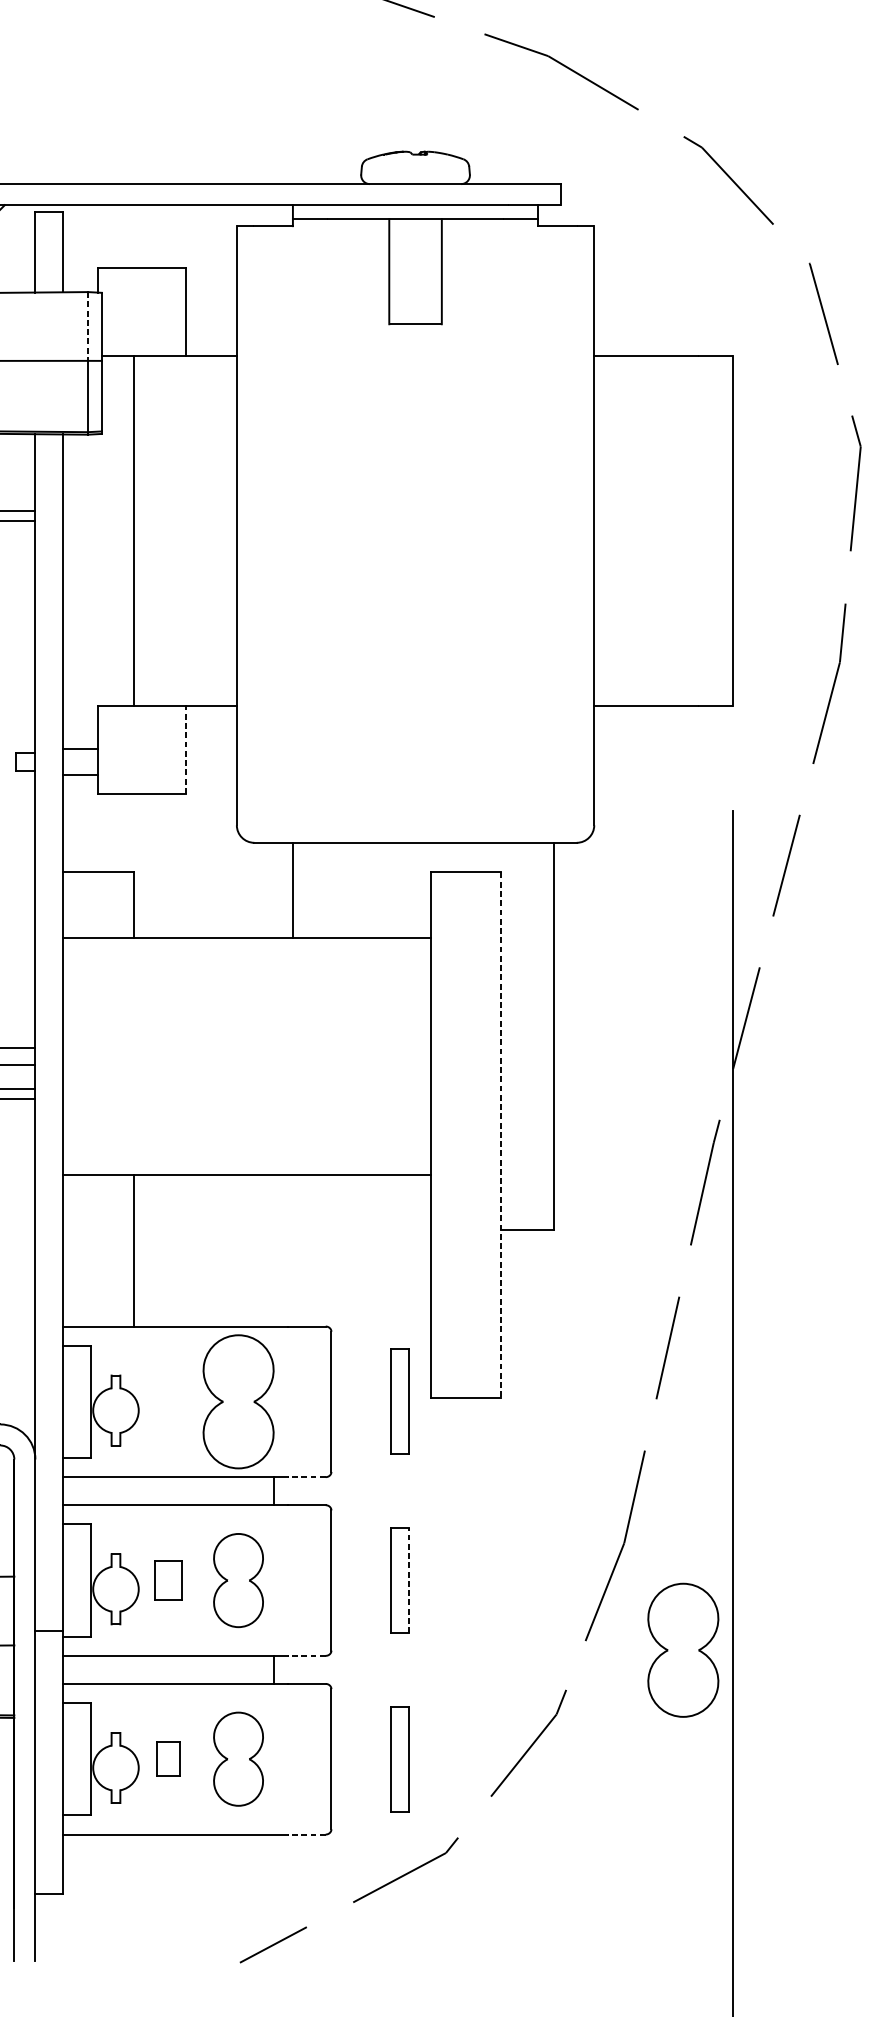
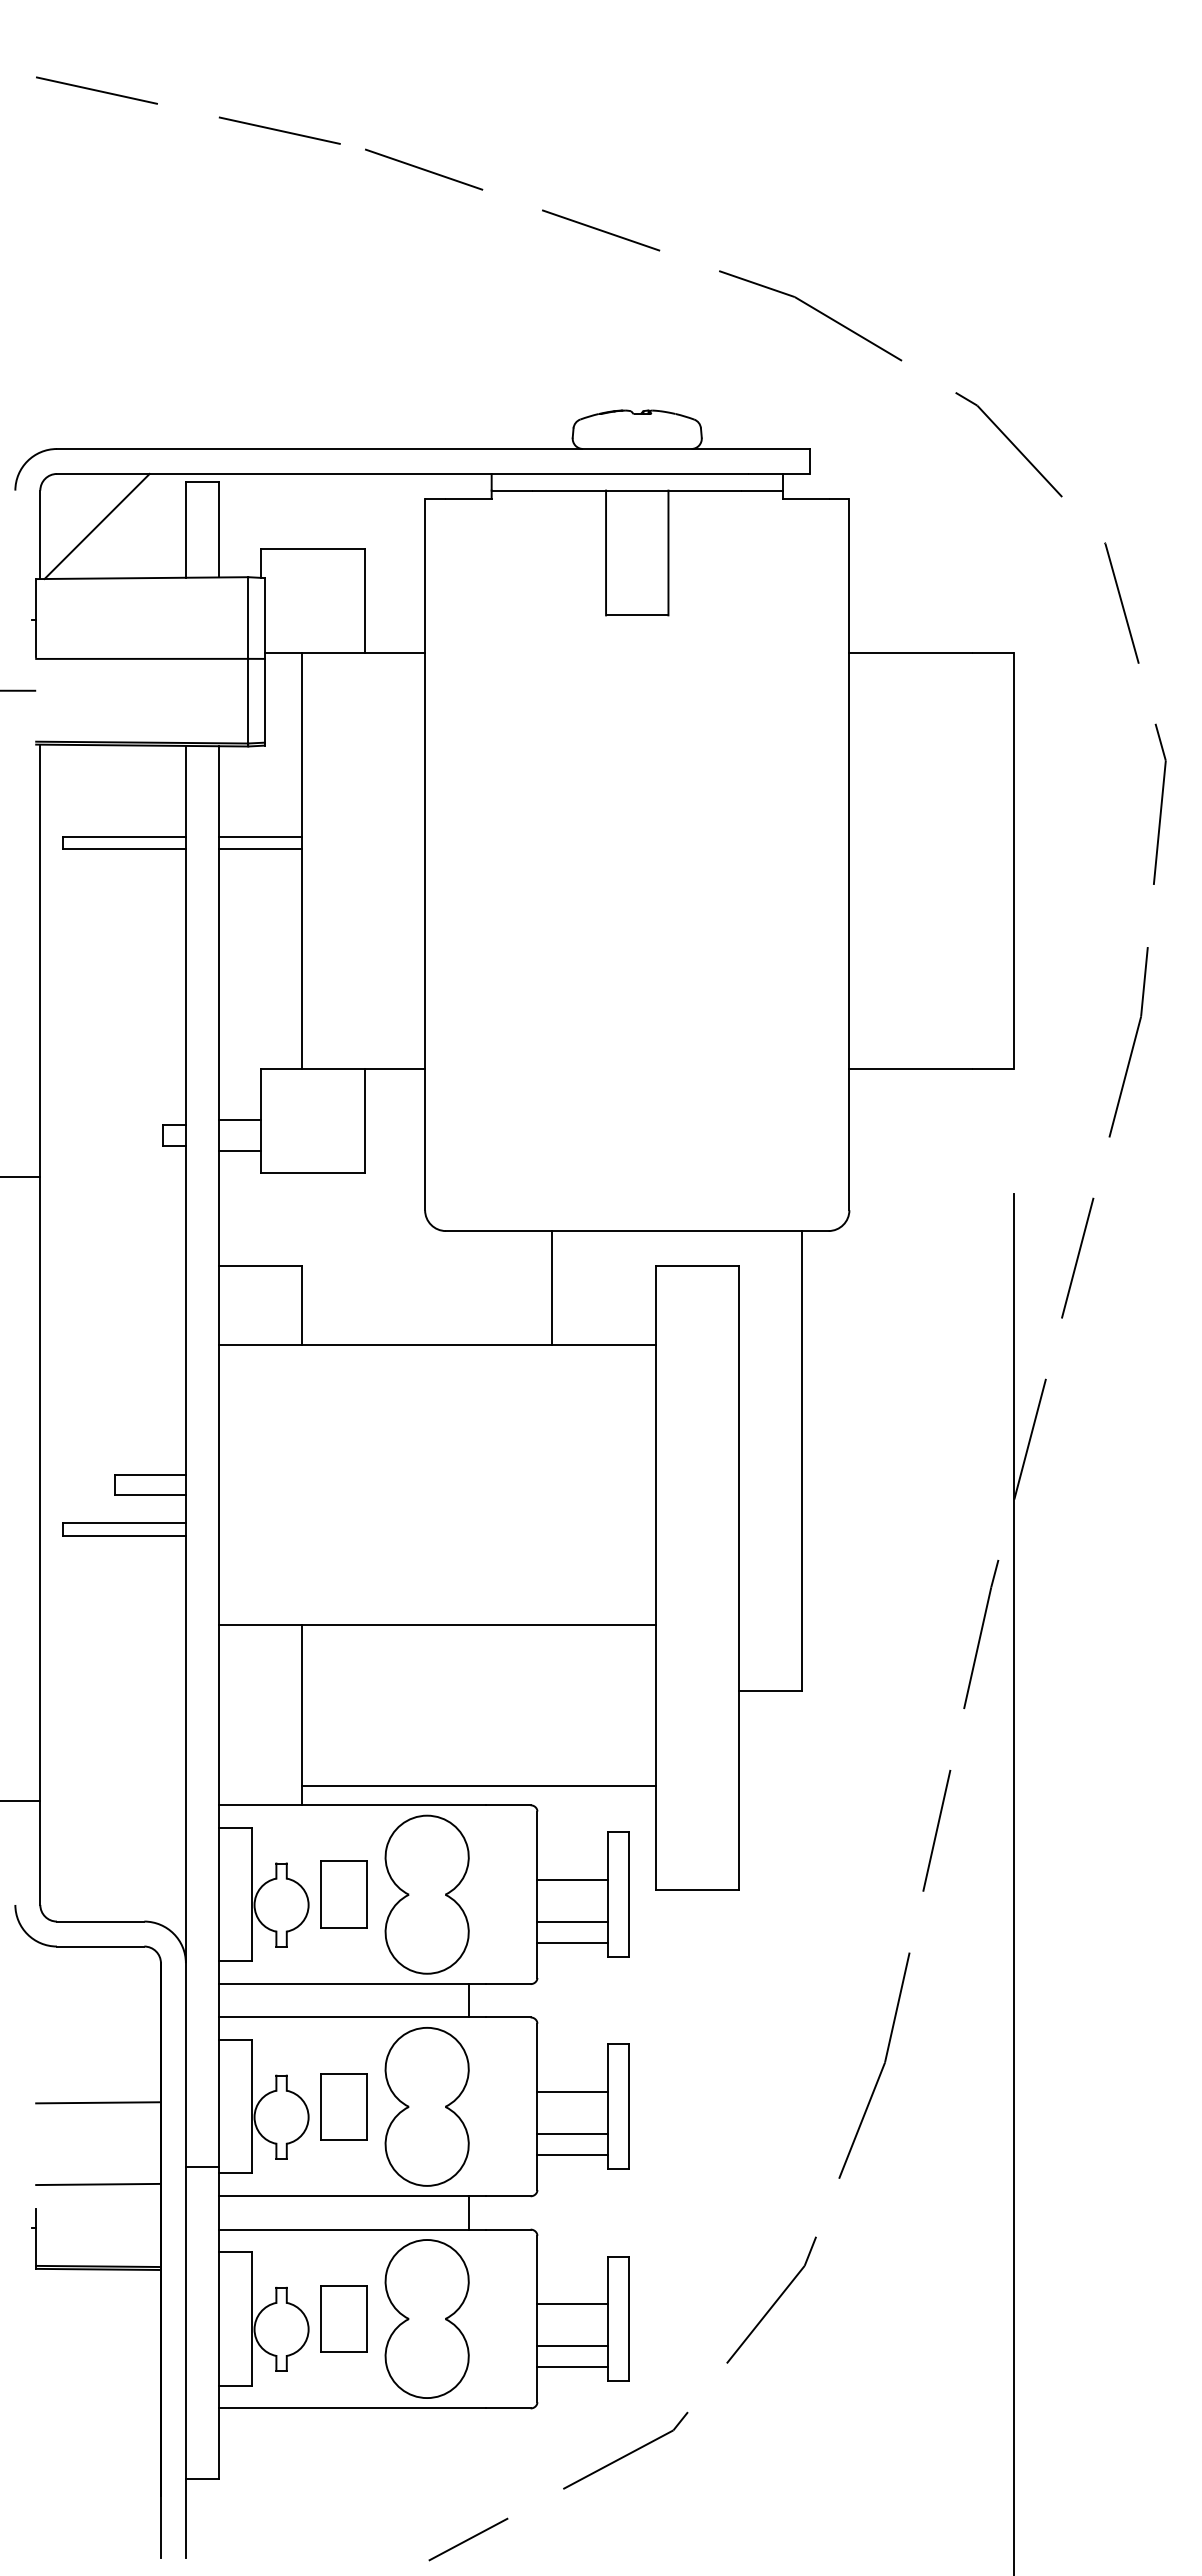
line: (88, 326) -> (248, 618), dashed -> solid
line: (98, 510) -> (260, 836), added
line: (98, 521) -> (260, 849), added
line: (185, 749) -> (364, 1120), dashed -> solid
line: (292, 890) -> (551, 1287), moved
line: (501, 1135) -> (739, 1578), dashed -> solid
line: (281, 1310) -> (478, 1786), added
line: (361, 1389) -> (572, 1880), added
part: (168, 1401) -> (343, 1894), added
line: (361, 1424) -> (572, 1921), added
line: (361, 1442) -> (572, 1942), added
line: (307, 1477) -> (508, 1984), dashed -> solid
line: (361, 1568) -> (572, 2092), added
part: (168, 1580) -> (343, 2106), size x1.43
part: (238, 1580) -> (426, 2106), size x1.43
line: (408, 1580) -> (628, 2106), dashed -> solid
line: (361, 1602) -> (572, 2133), added
line: (361, 1620) -> (572, 2154), added
part: (682, 1650) -> (954, 2189), removed
line: (307, 1656) -> (508, 2196), dashed -> solid
line: (361, 1746) -> (572, 2304), added
part: (168, 1758) -> (343, 2318), size x1.67
part: (238, 1758) -> (426, 2318), size x1.43
line: (361, 1782) -> (572, 2346), added
line: (361, 1799) -> (572, 2366), added
line: (307, 1834) -> (508, 2408), dashed -> solid

